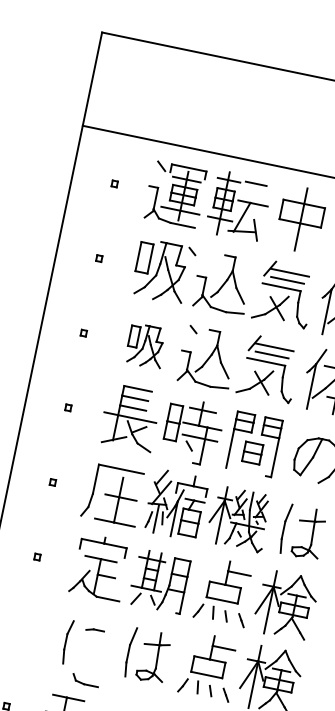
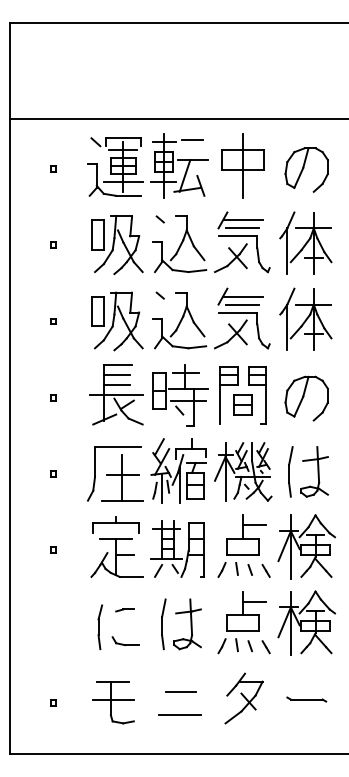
line: (191, 251) -> (159, 219), moved
part: (146, 346) -> (117, 321), size x1.43
part: (85, 680) -> (125, 641), moved

